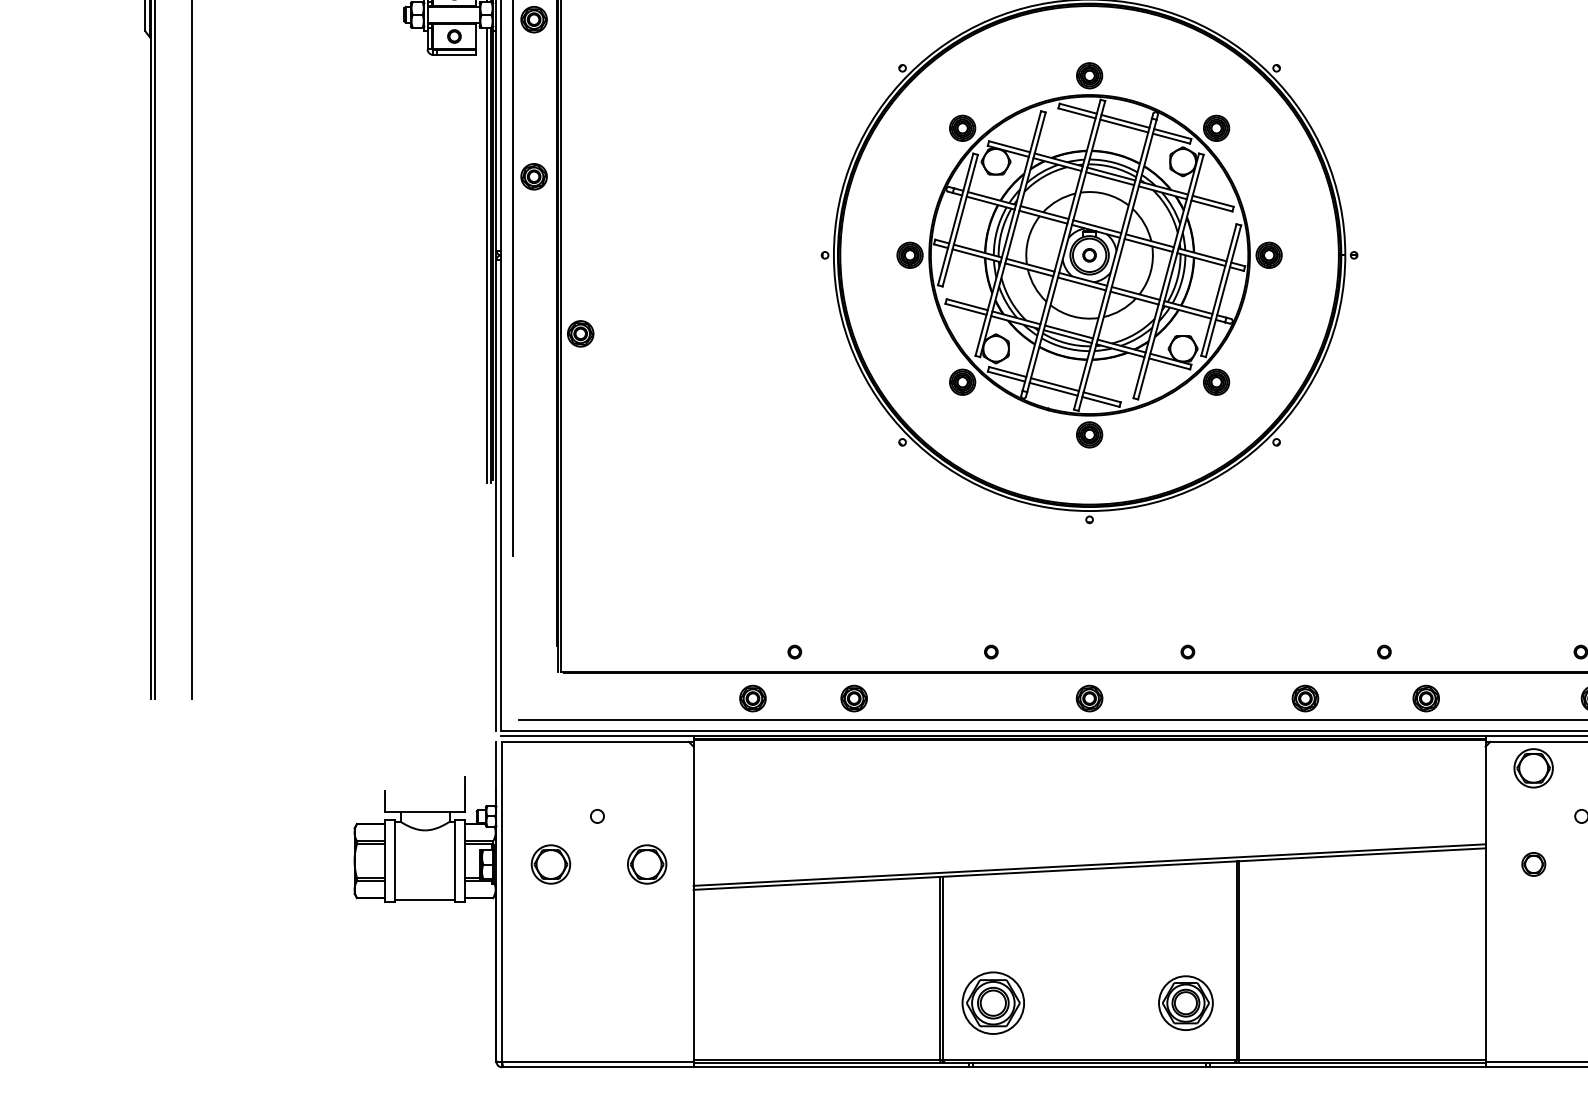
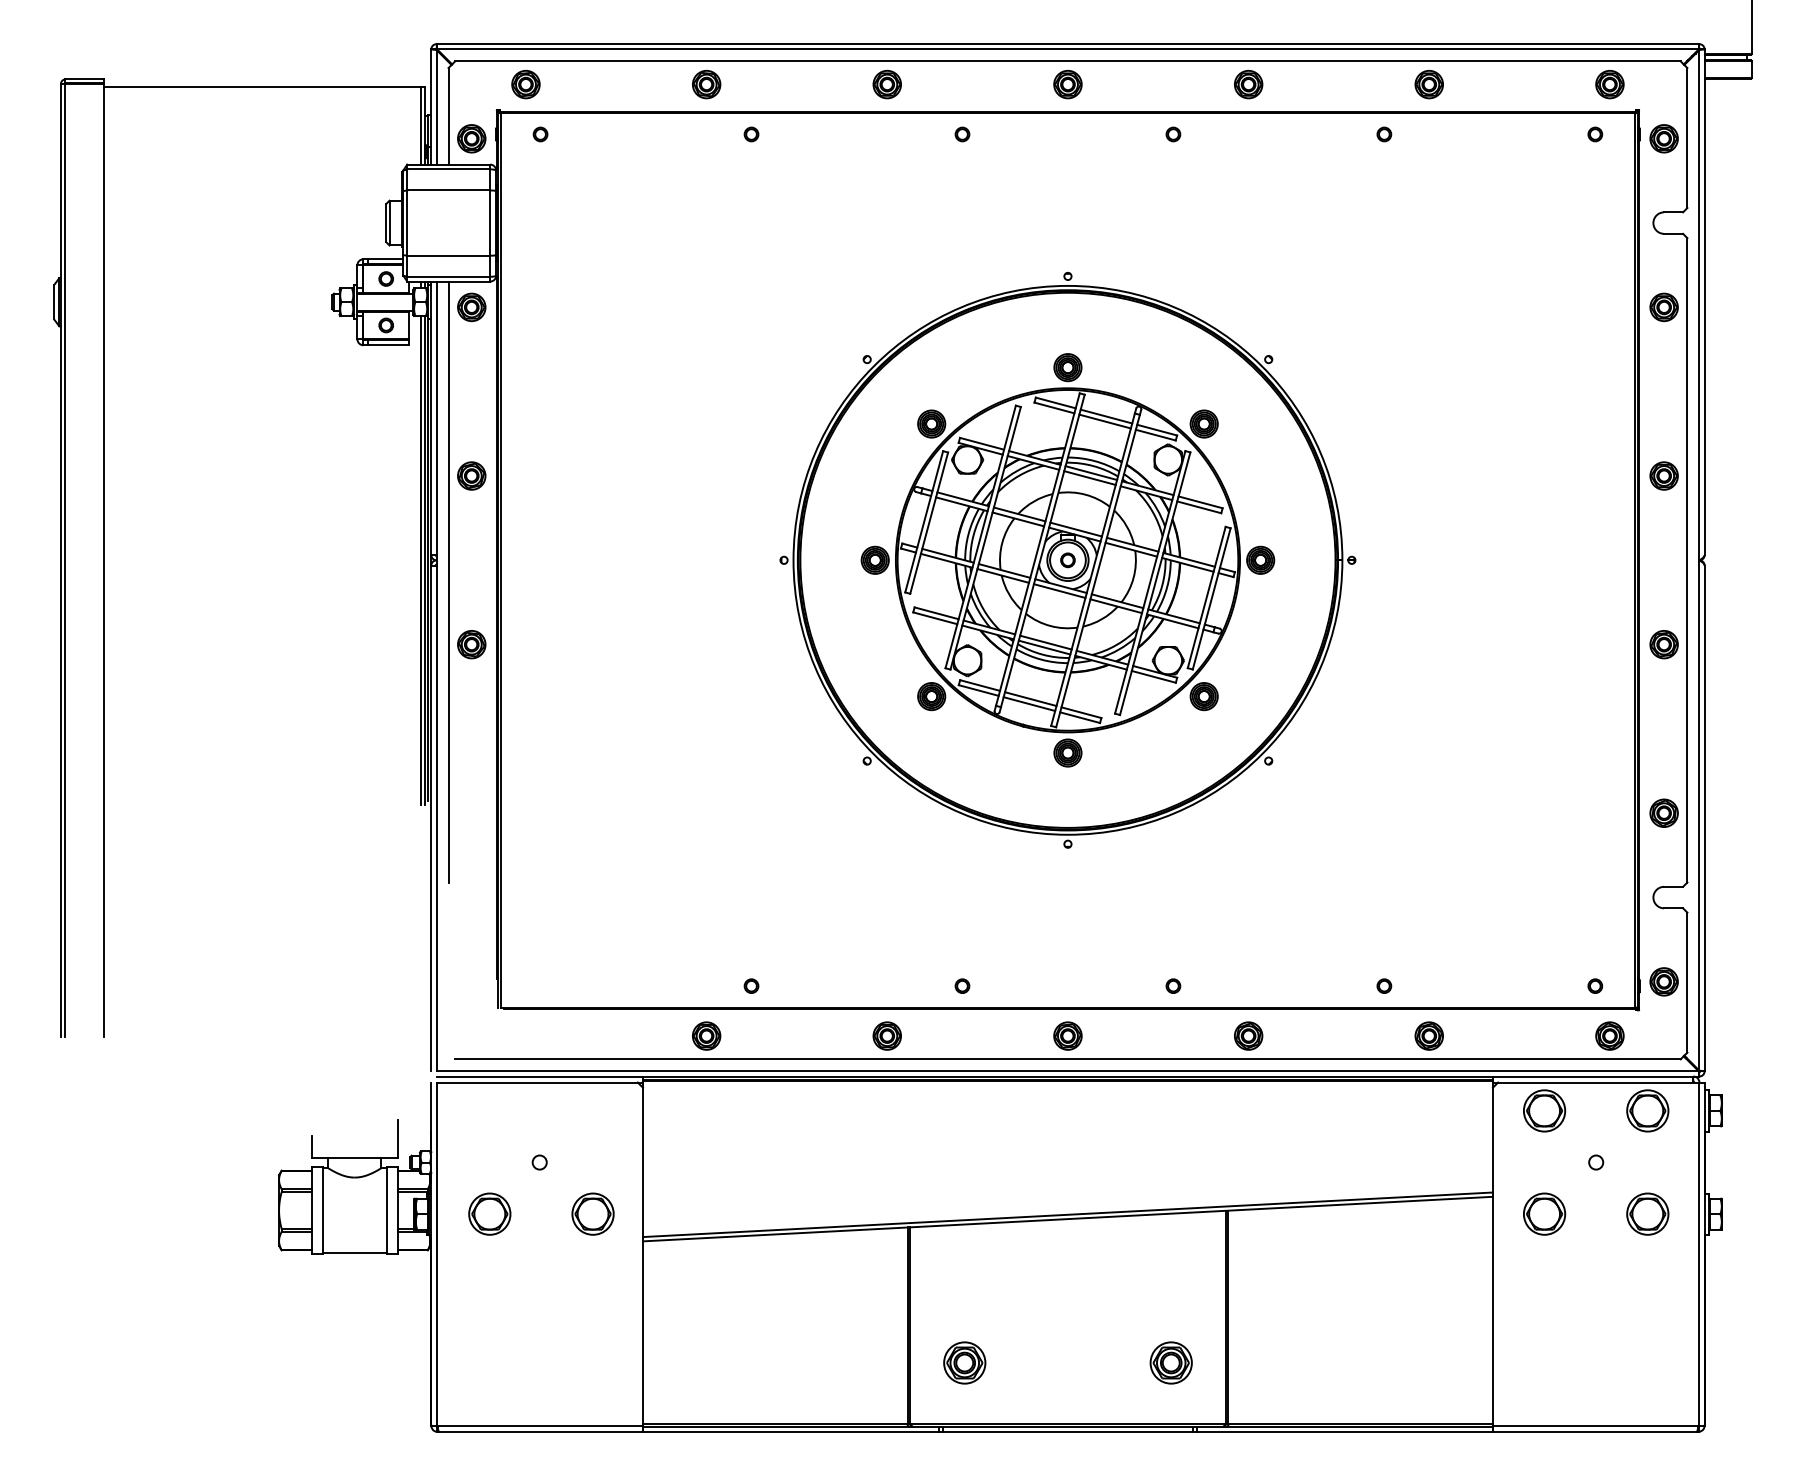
part: (580, 333) -> (471, 644), moved
part: (853, 698) -> (886, 1035), moved
part: (1305, 698) -> (1248, 1035), moved
part: (1533, 863) -> (1544, 1213), size x1.67
part: (993, 1002) -> (964, 1362), size x0.62
part: (1185, 1002) -> (1170, 1362), size x0.71

